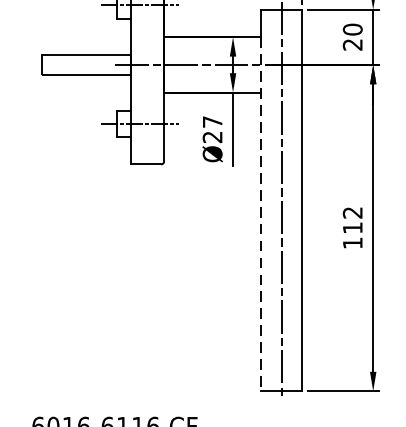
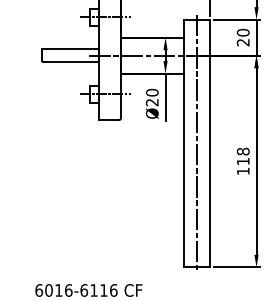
text: (211, 121) -> (151, 92), Ø27 -> Ø20
text: (353, 212) -> (243, 151), 112 -> 118
line: (260, 214) -> (183, 152), dashed -> solid

